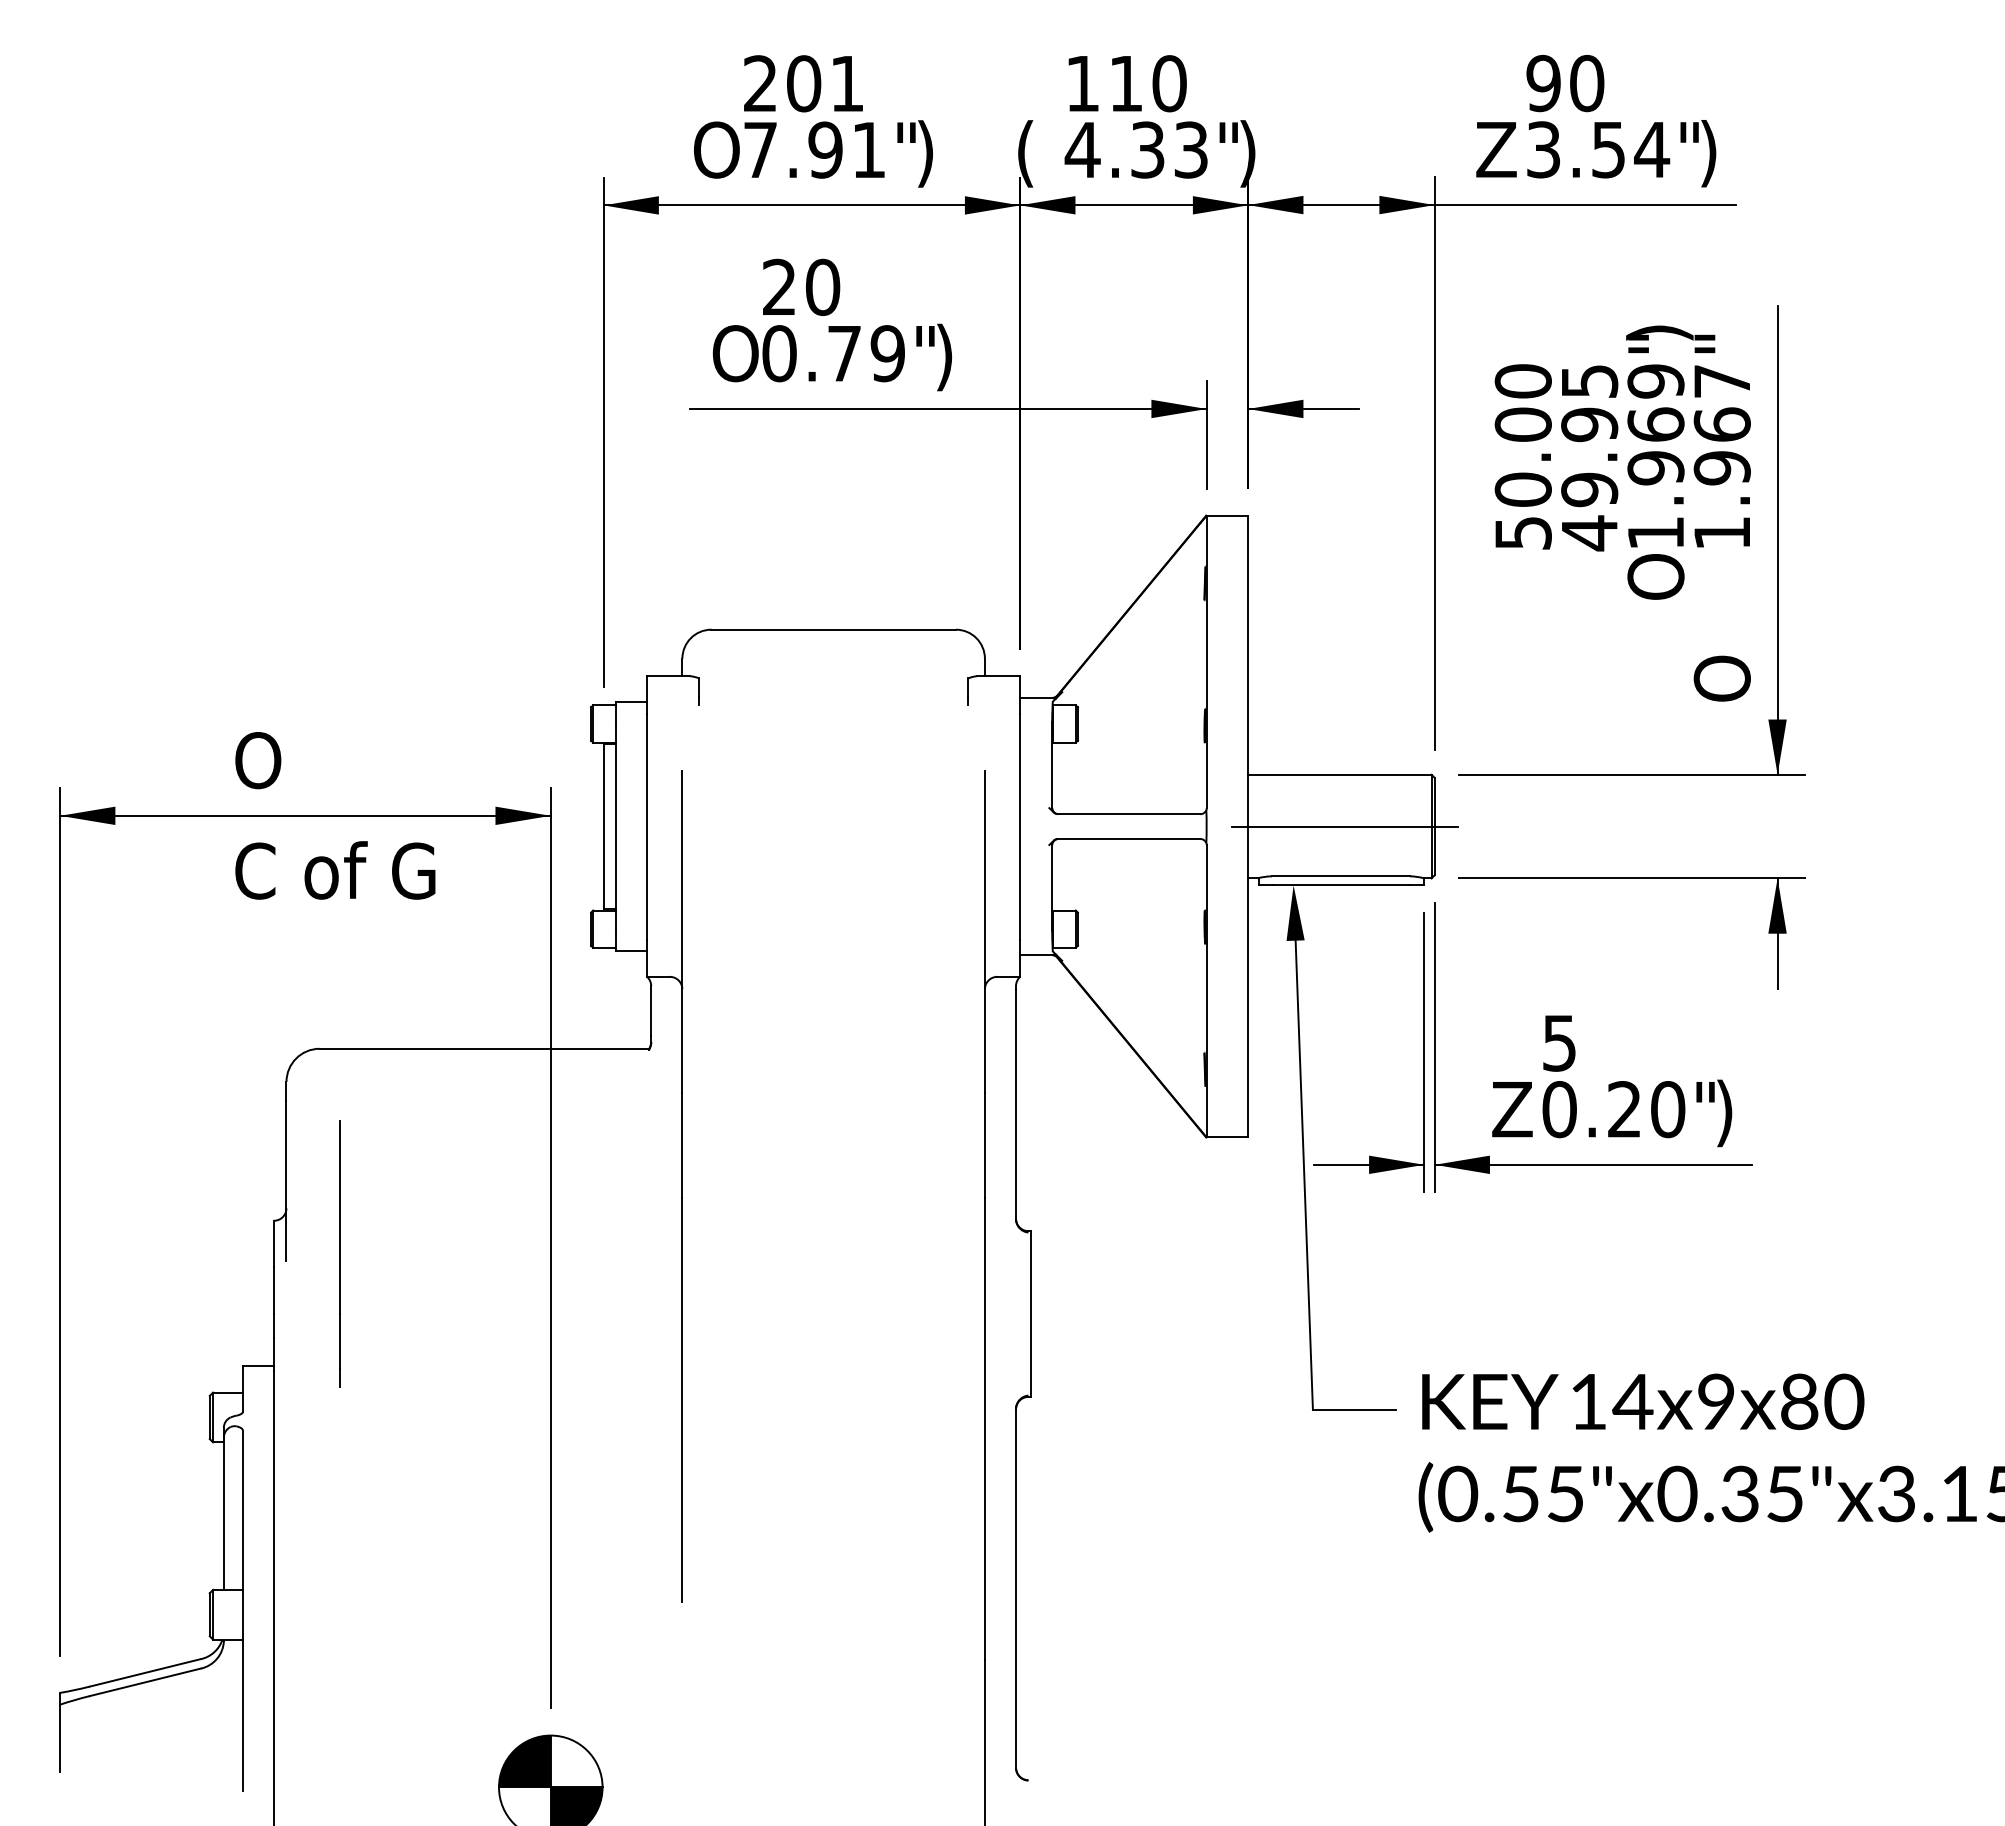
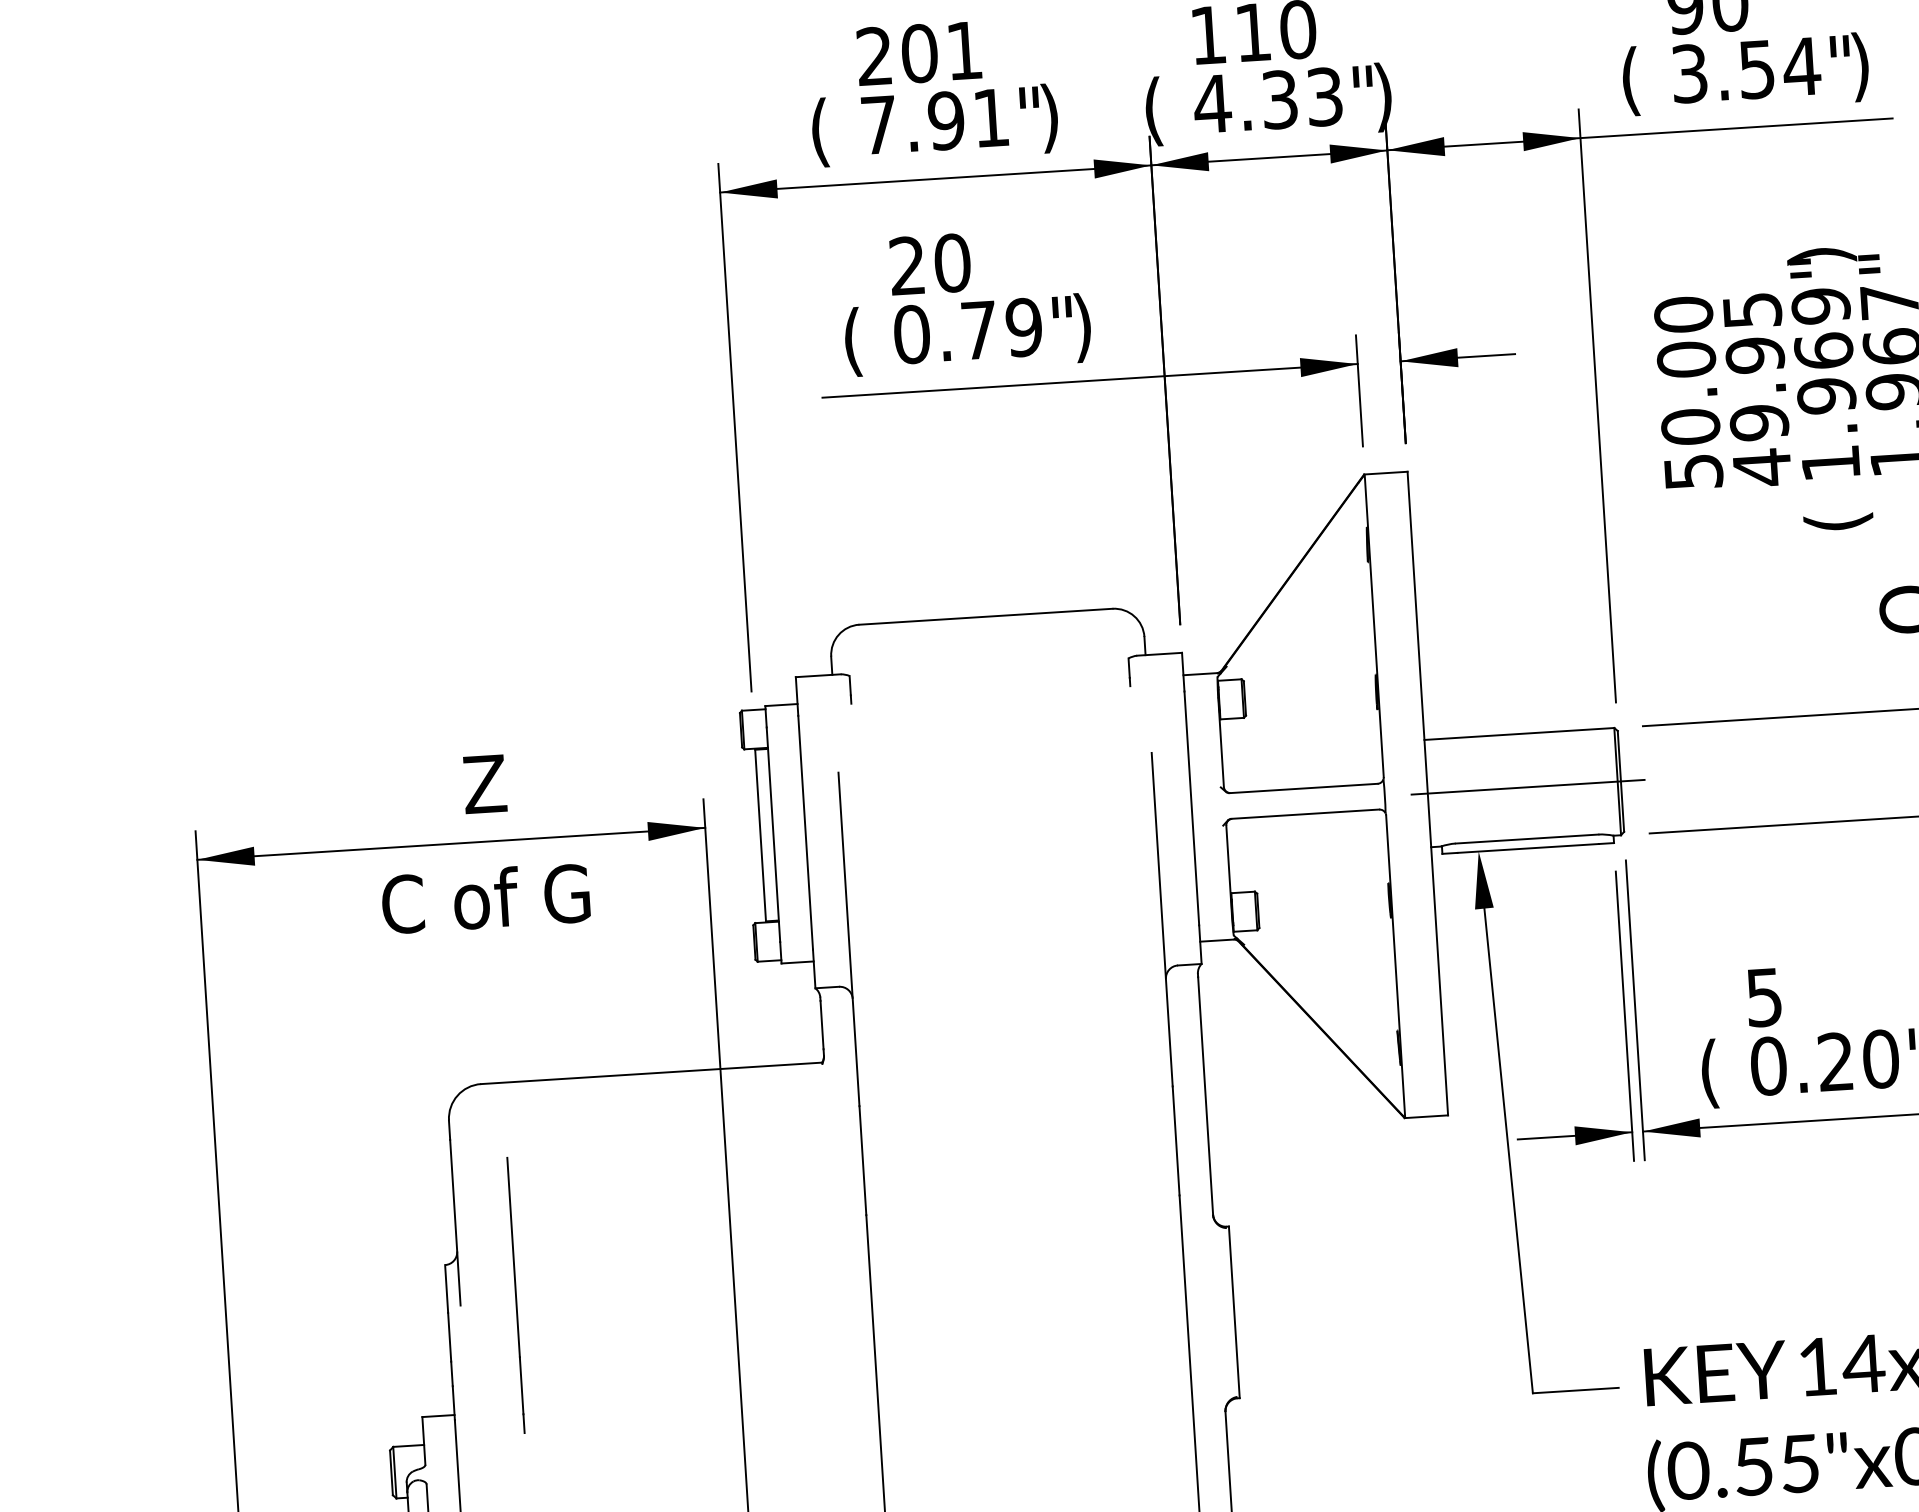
text: (716, 153) -> (833, 131), O -> (
text: (1496, 153) -> (1641, 80), Z -> (
text: (735, 357) -> (866, 341), O -> (
text: (1659, 576) -> (1837, 507), O -> (
text: (298, 760) -> (440, 787), O -> Z
text: (1512, 1113) -> (1720, 1073), Z -> (

